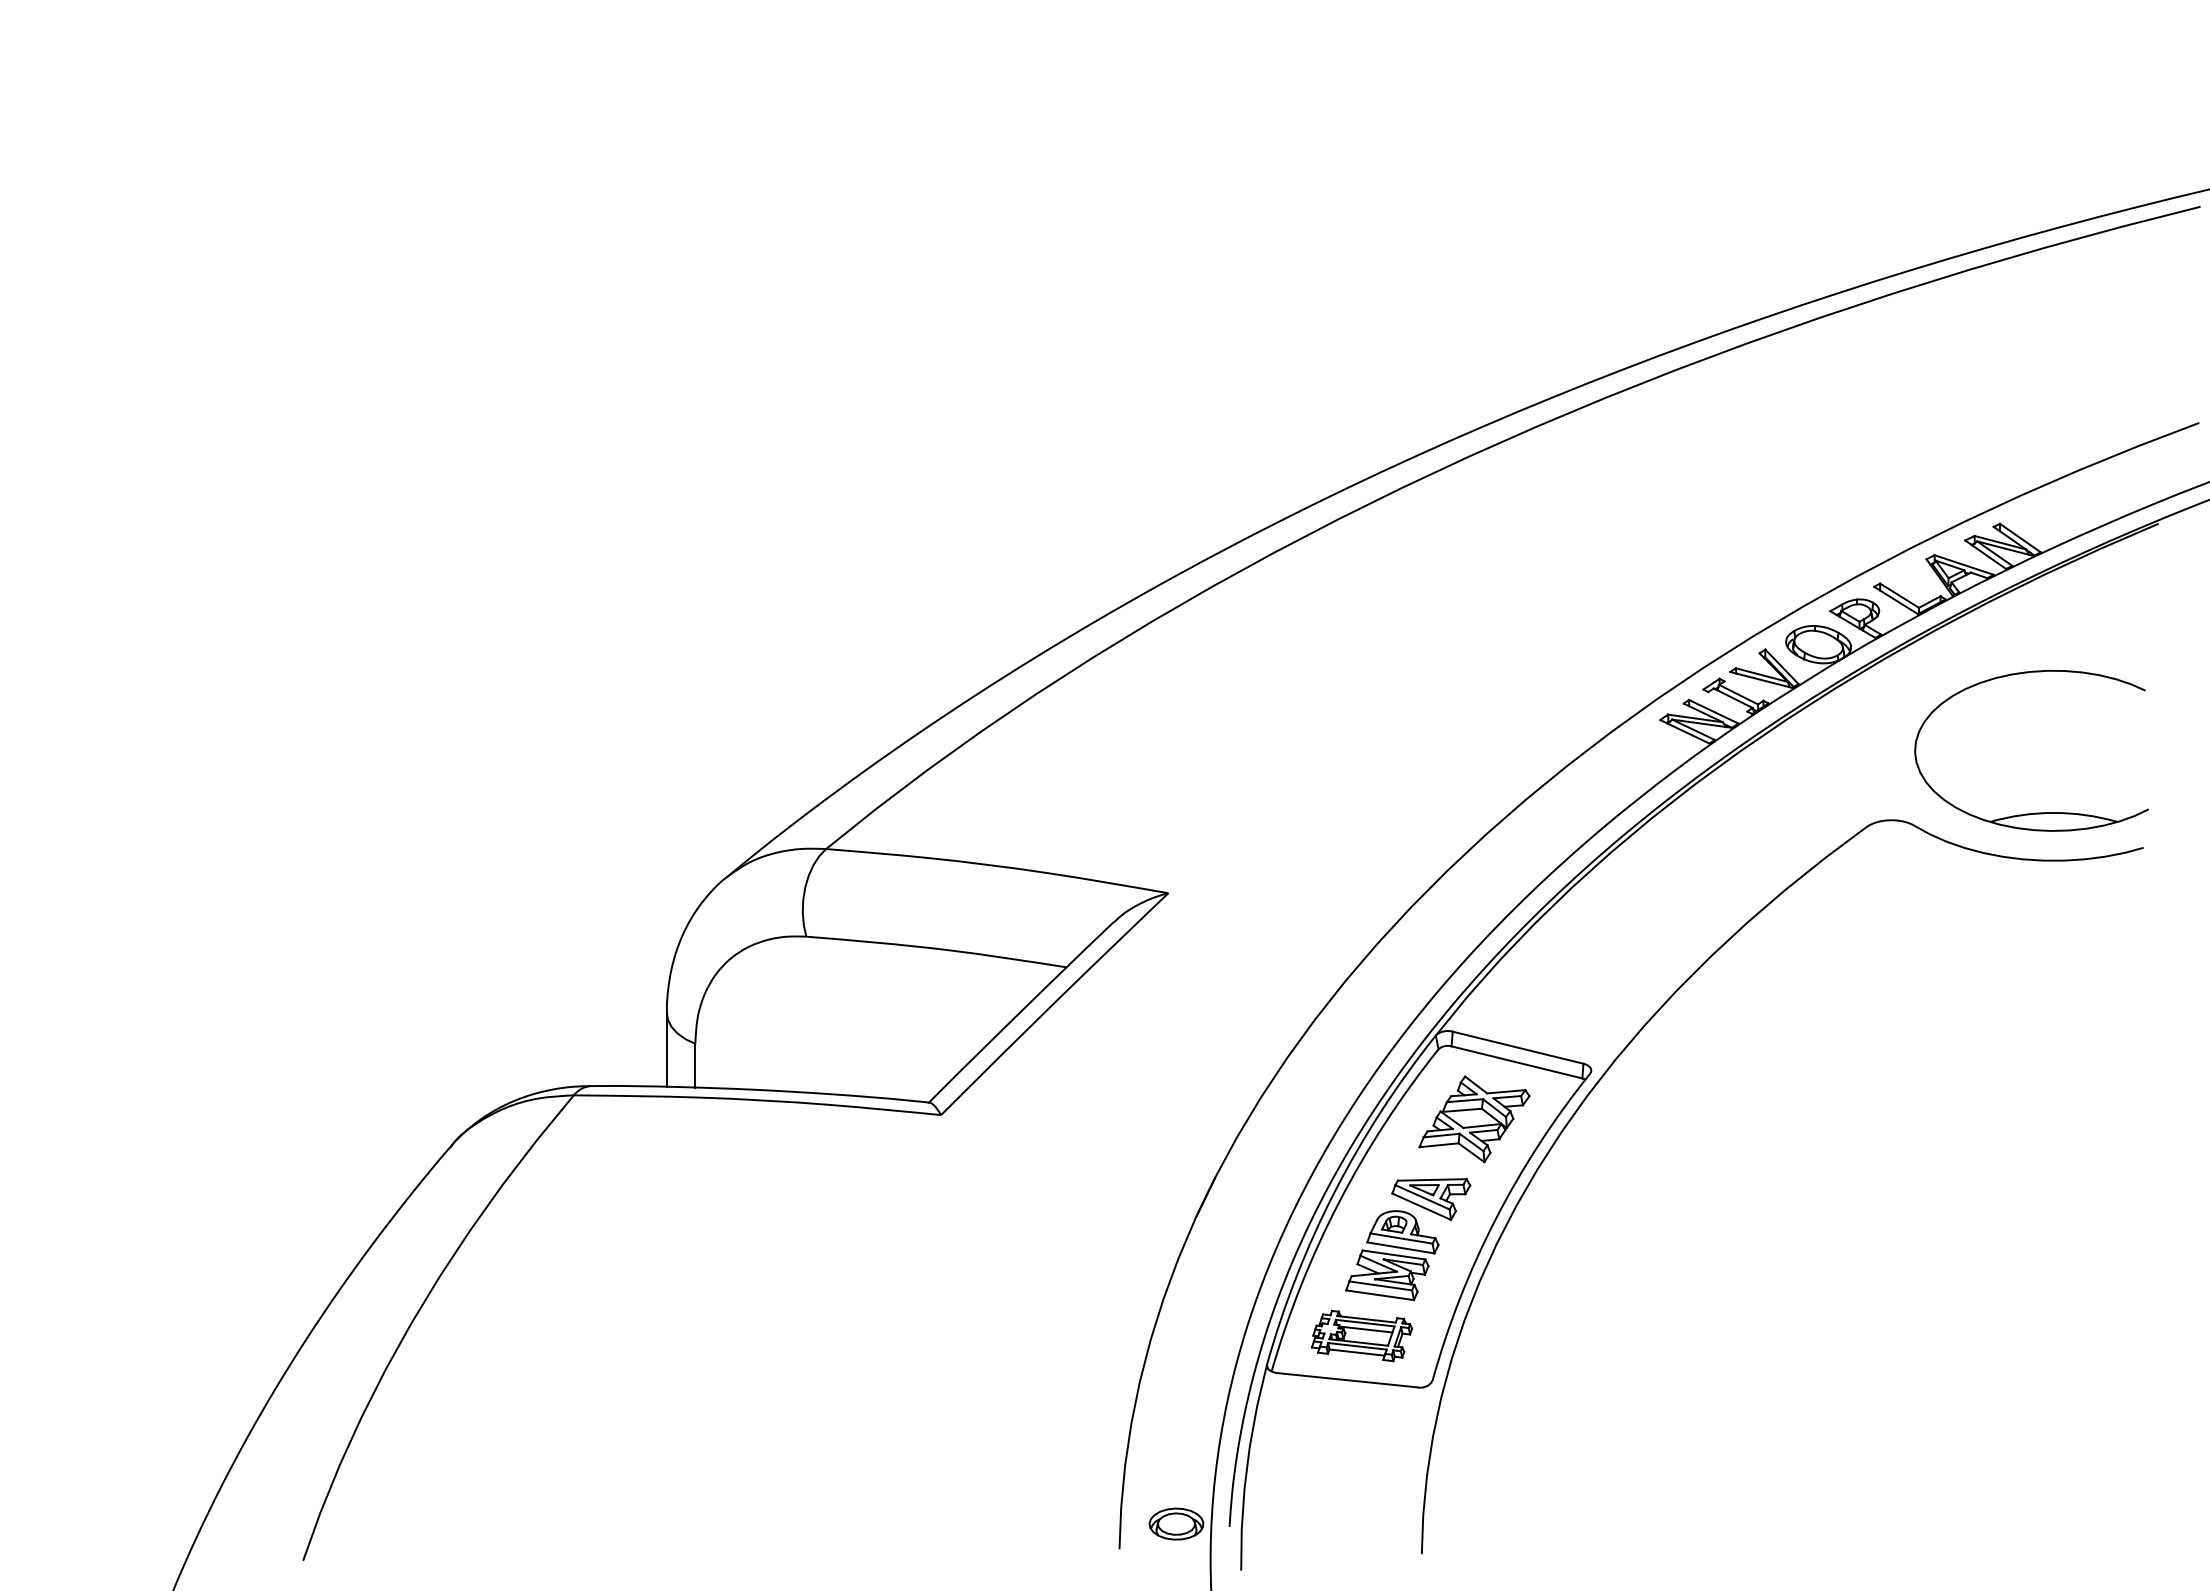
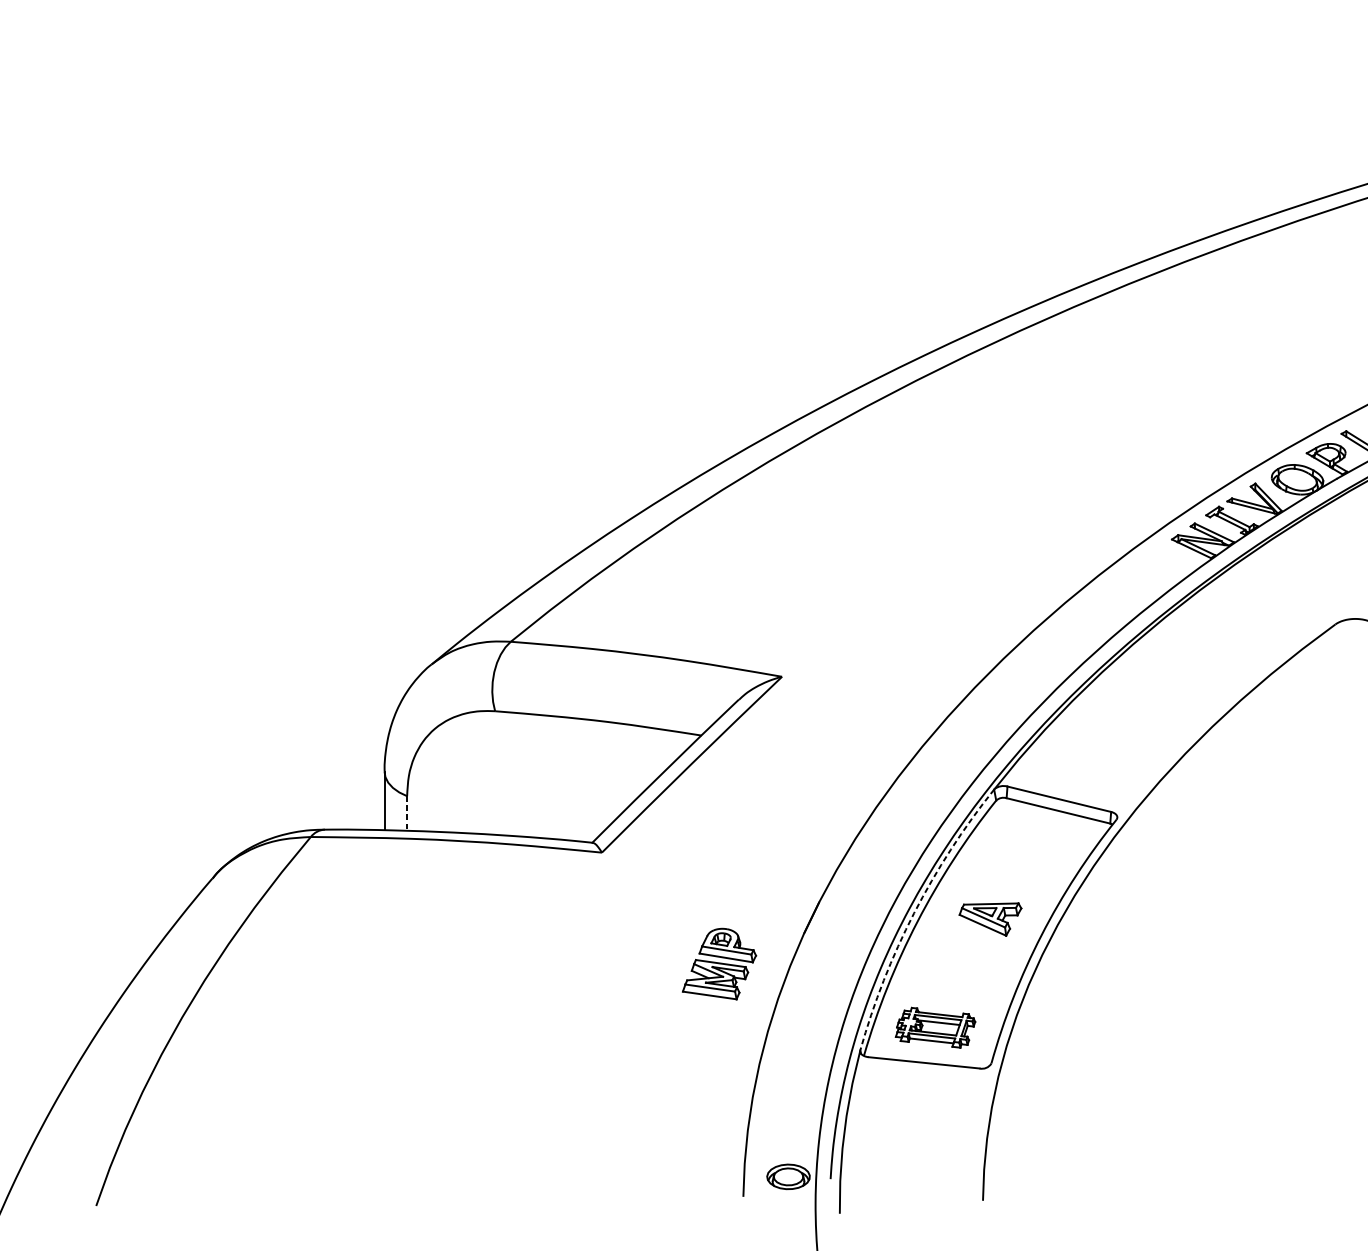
line: (695, 1065) -> (407, 813), solid -> dashed
part: (1474, 1119) -> (1024, 856), removed
arc: (1334, 1191) -> (913, 913), solid -> dashed
part: (1392, 1255) -> (719, 963), moved

